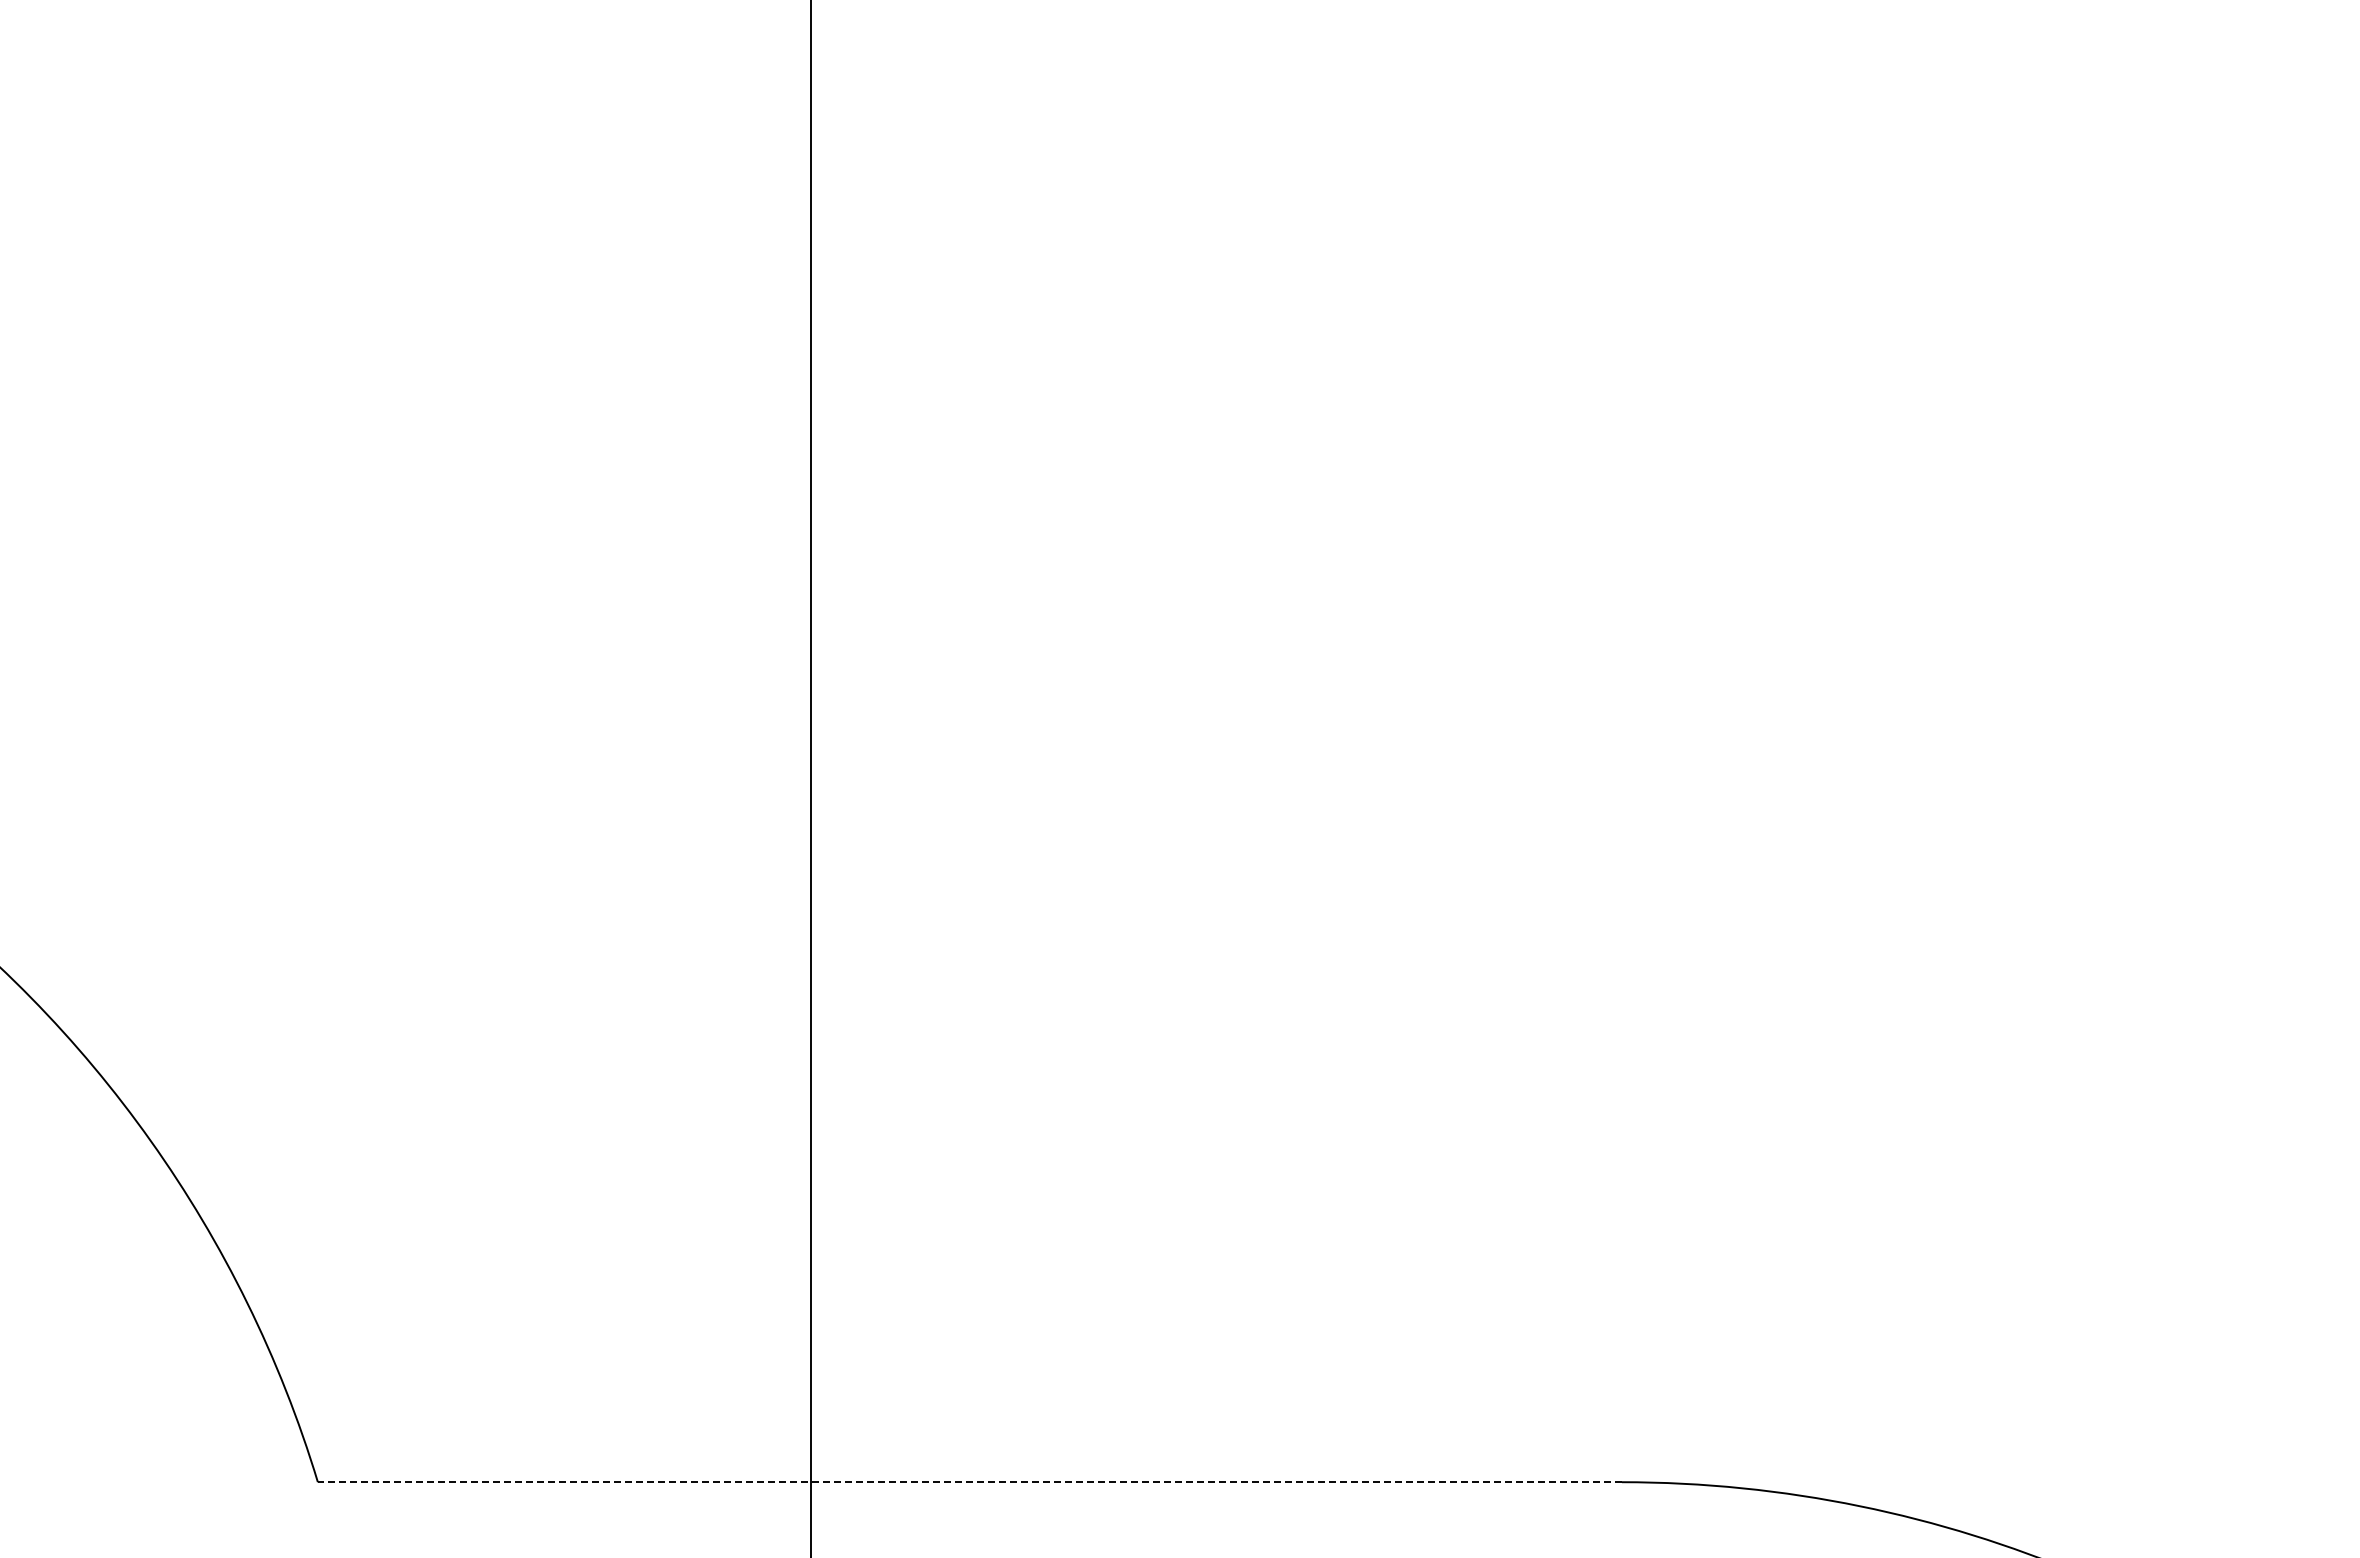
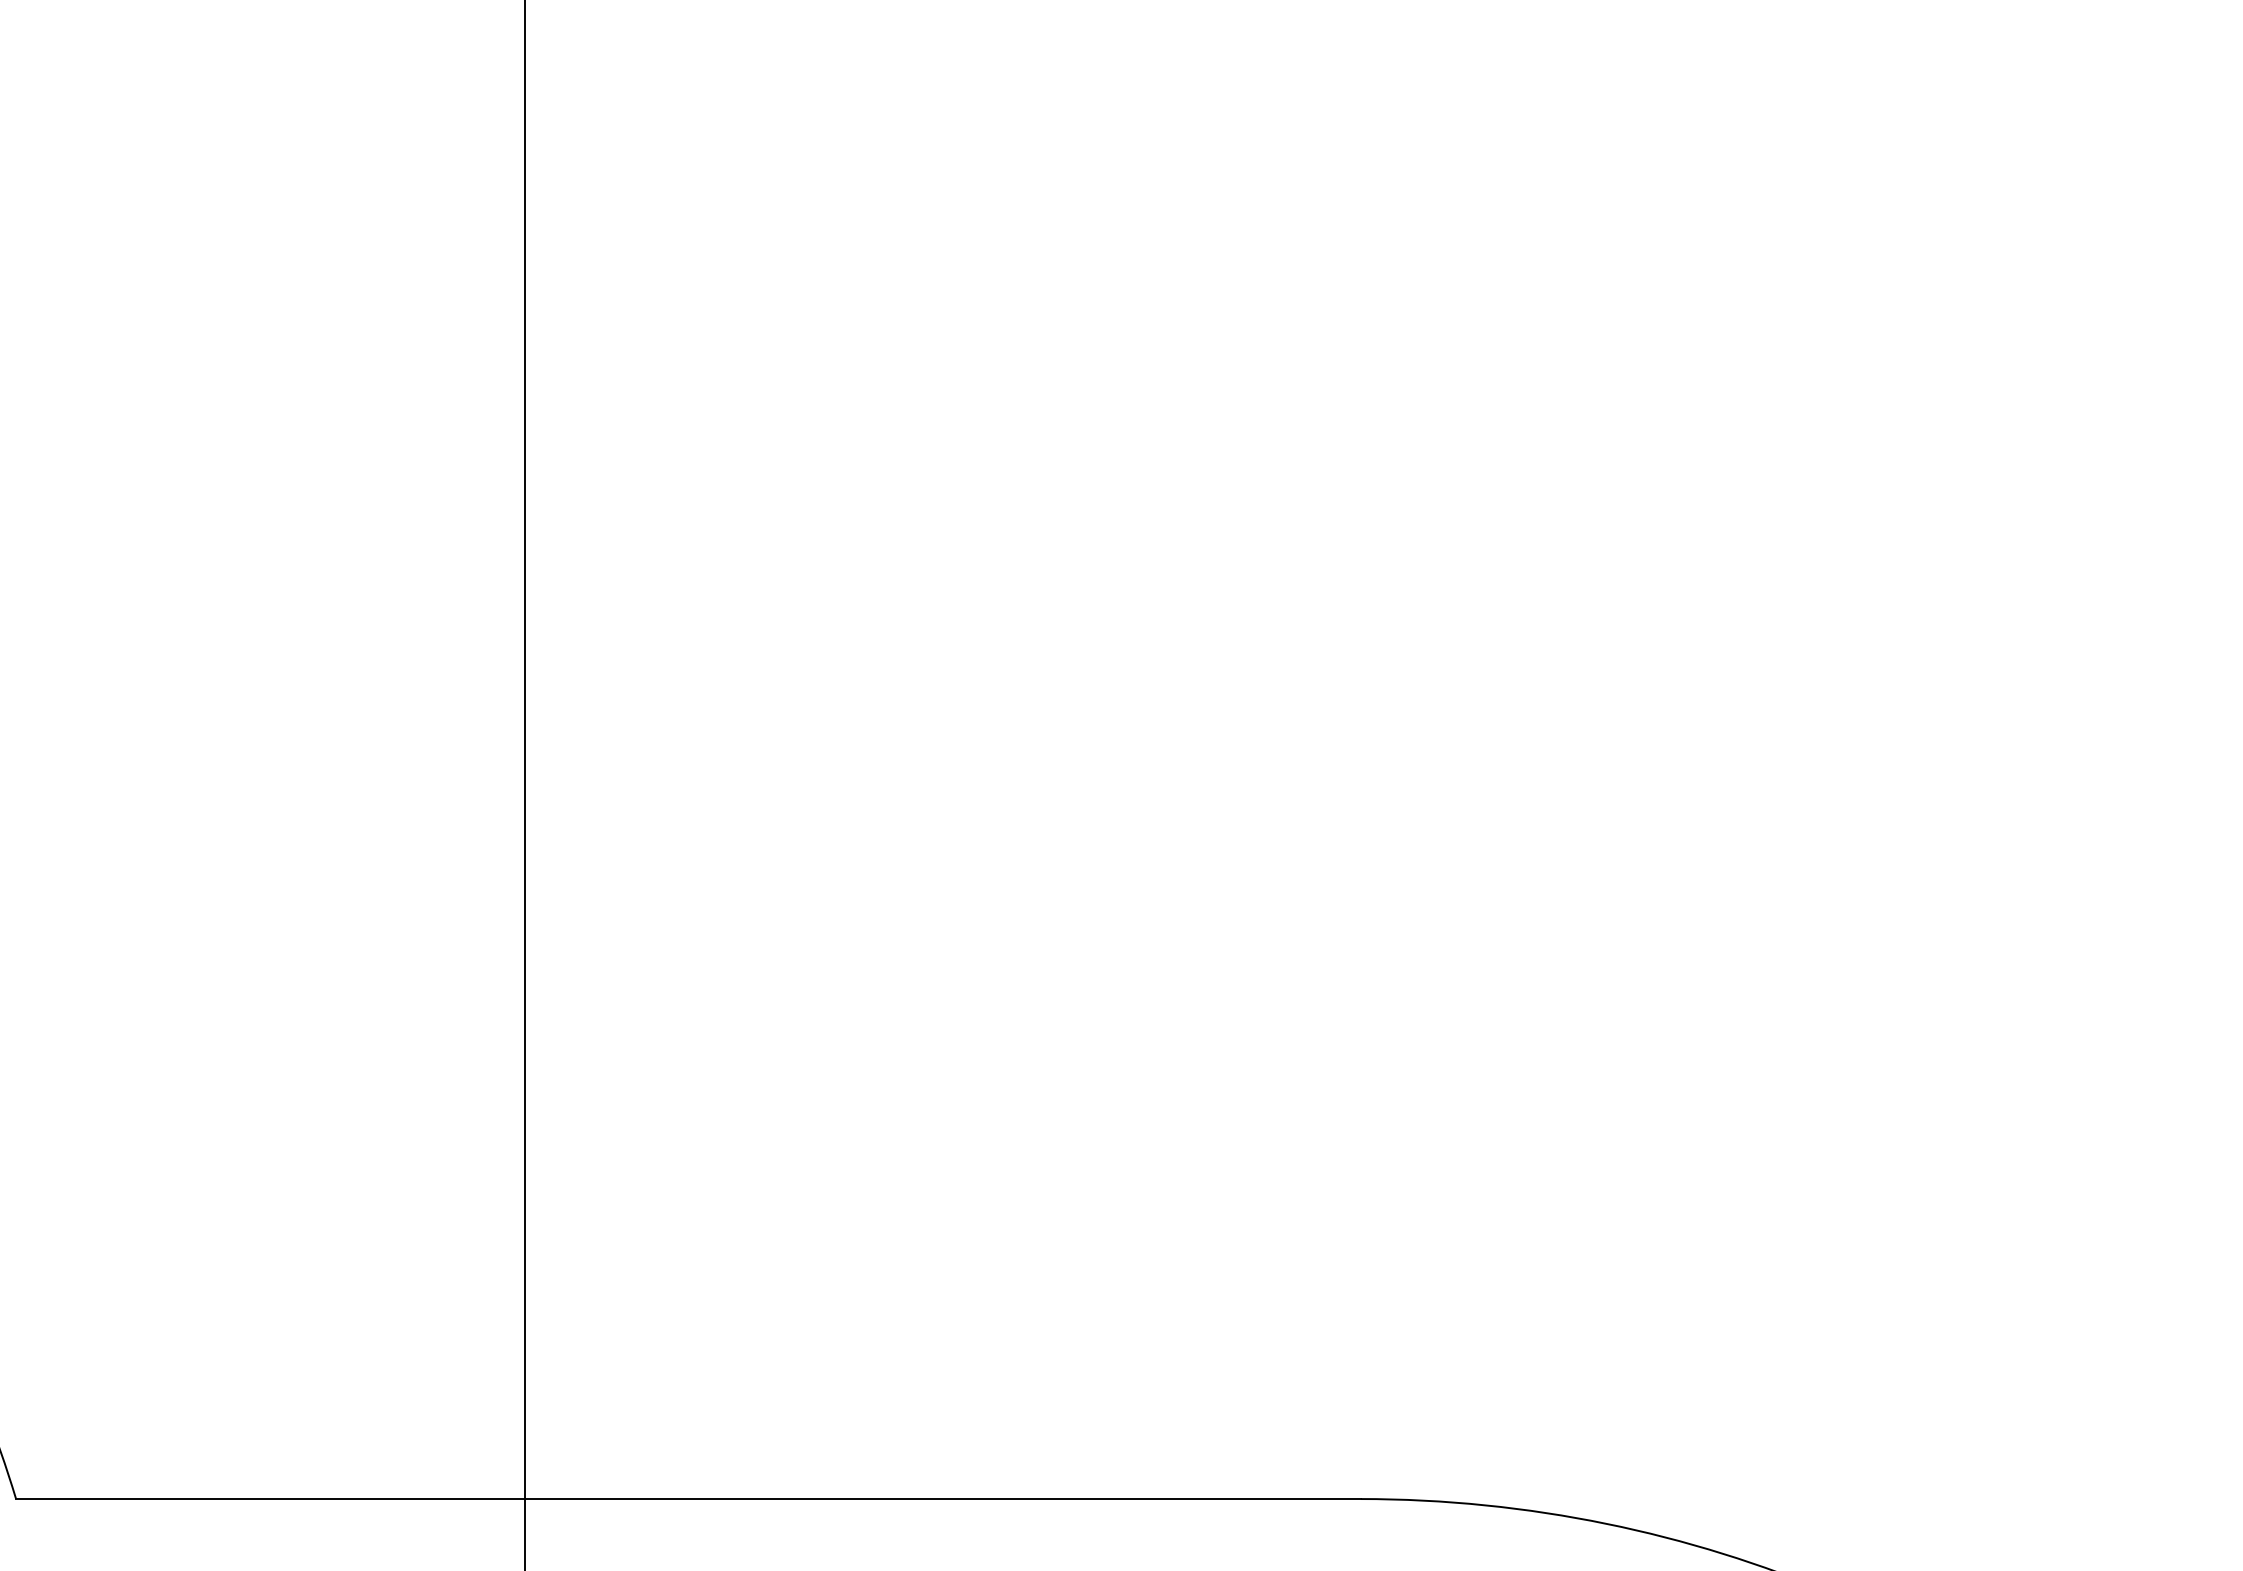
line: (969, 1482) -> (688, 1499), dashed -> solid

